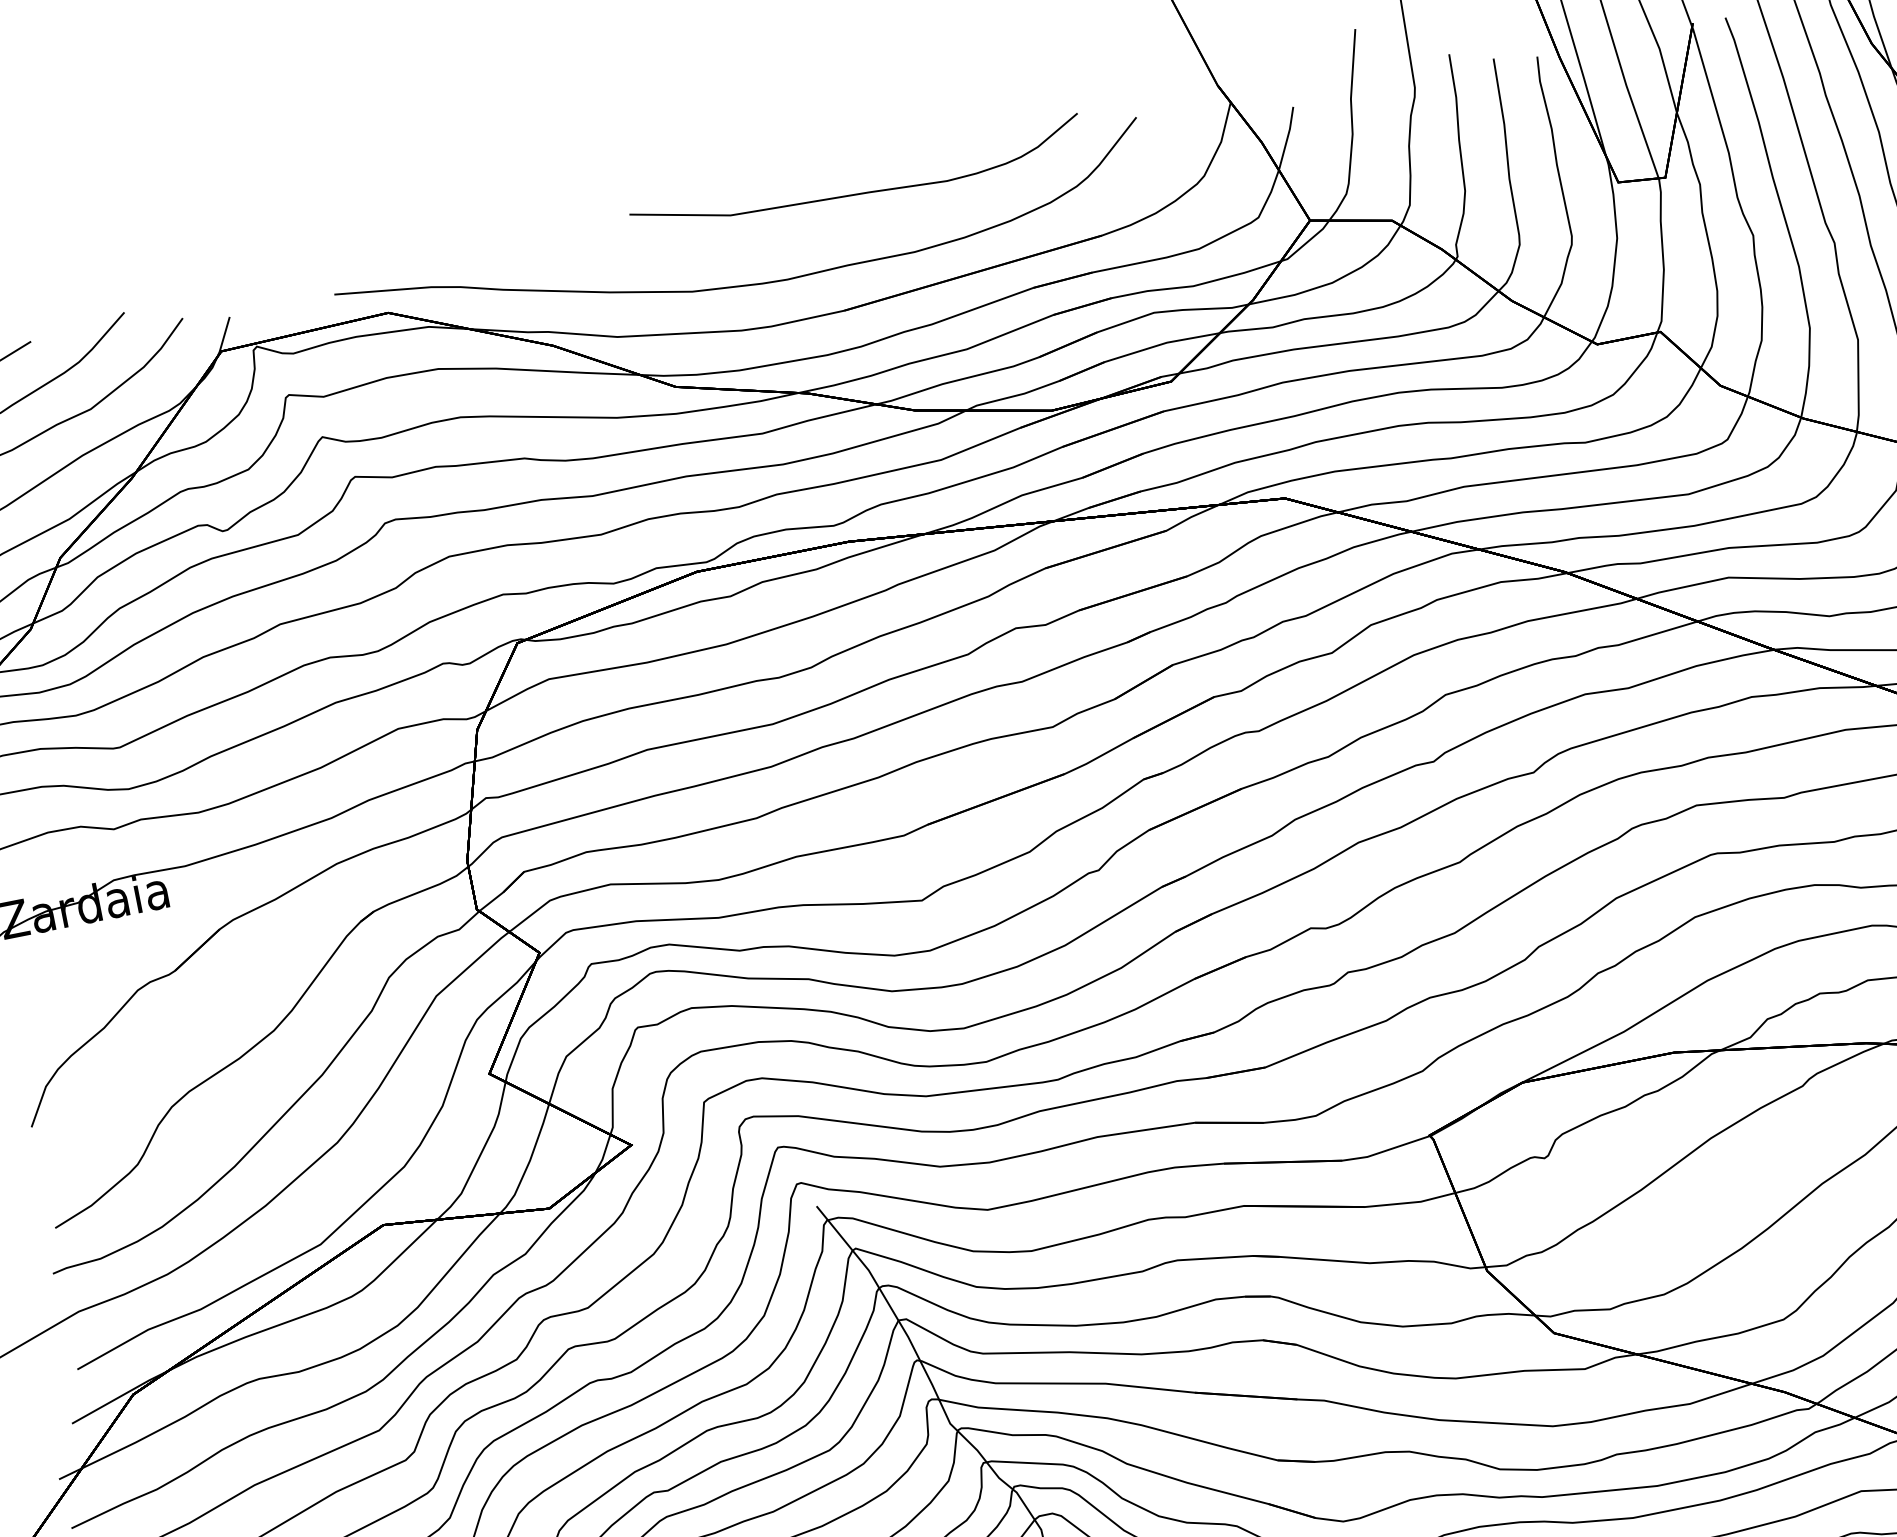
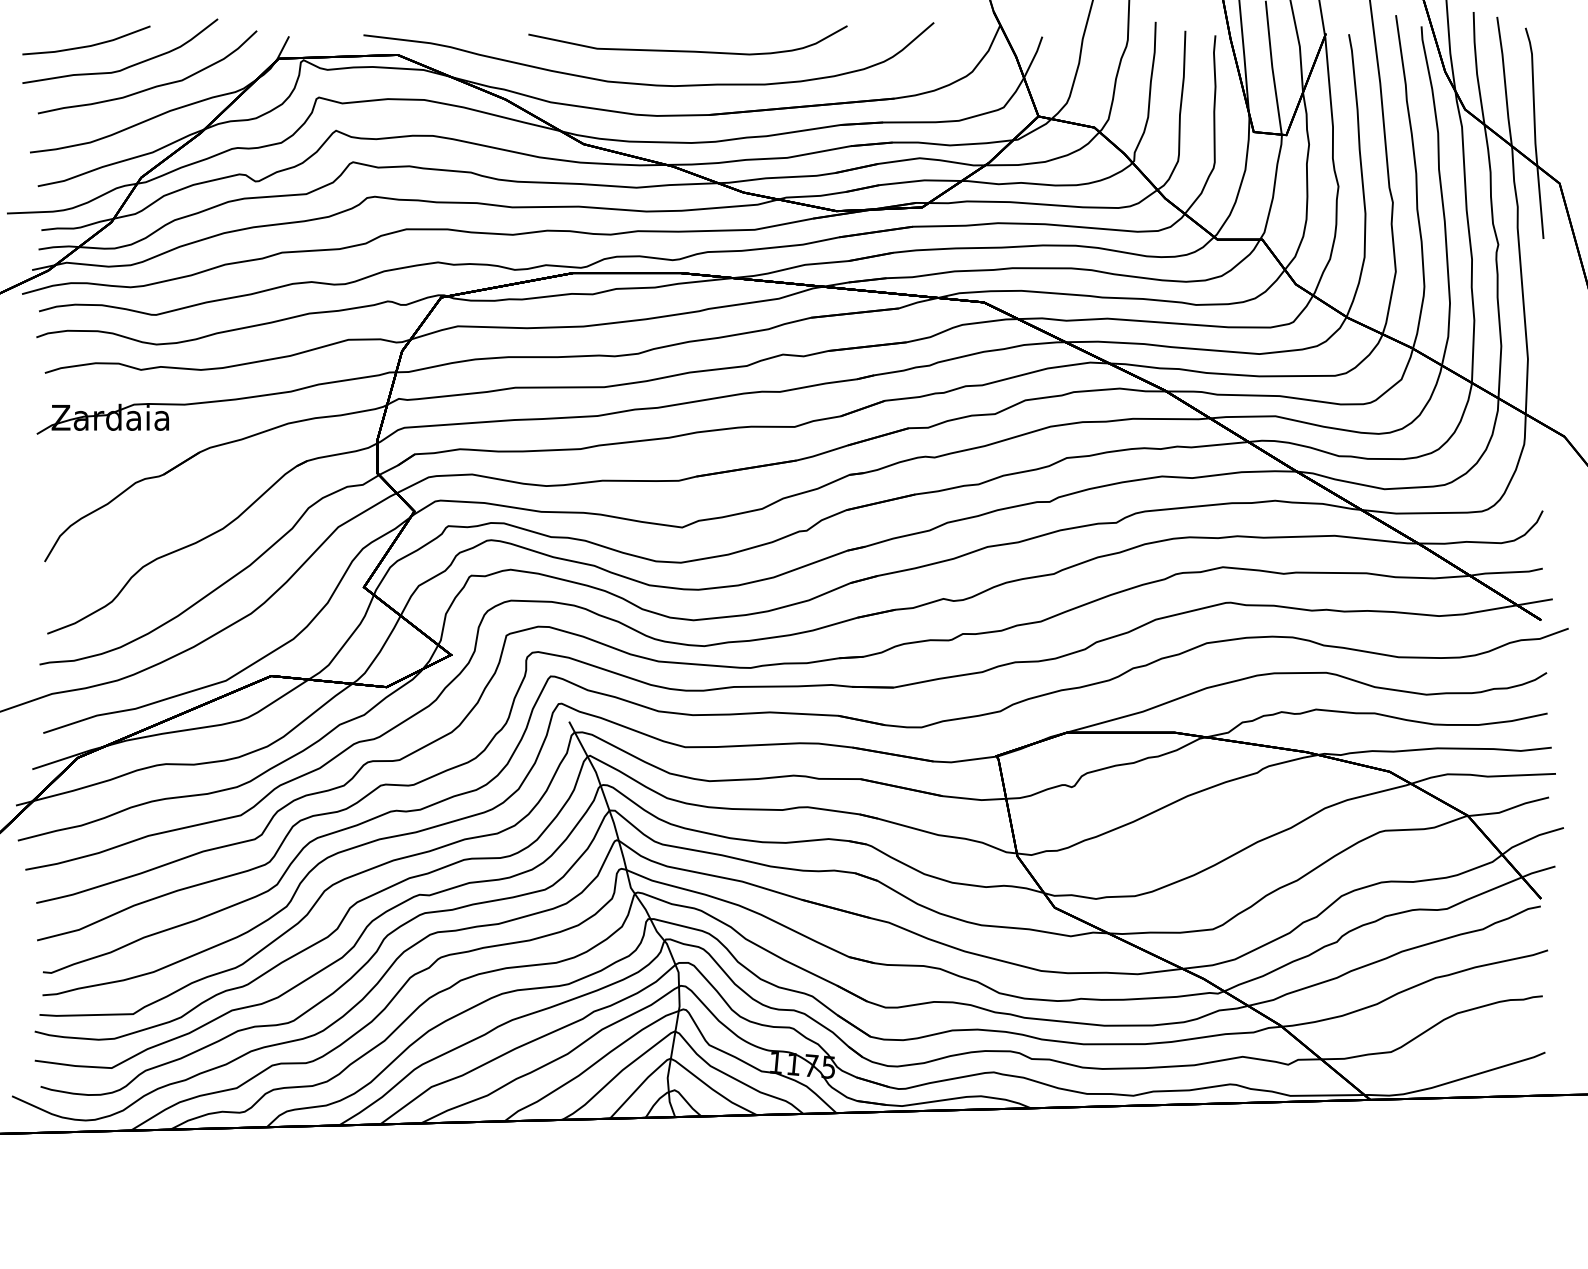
curve: (858, 192) -> (687, 50), moved

